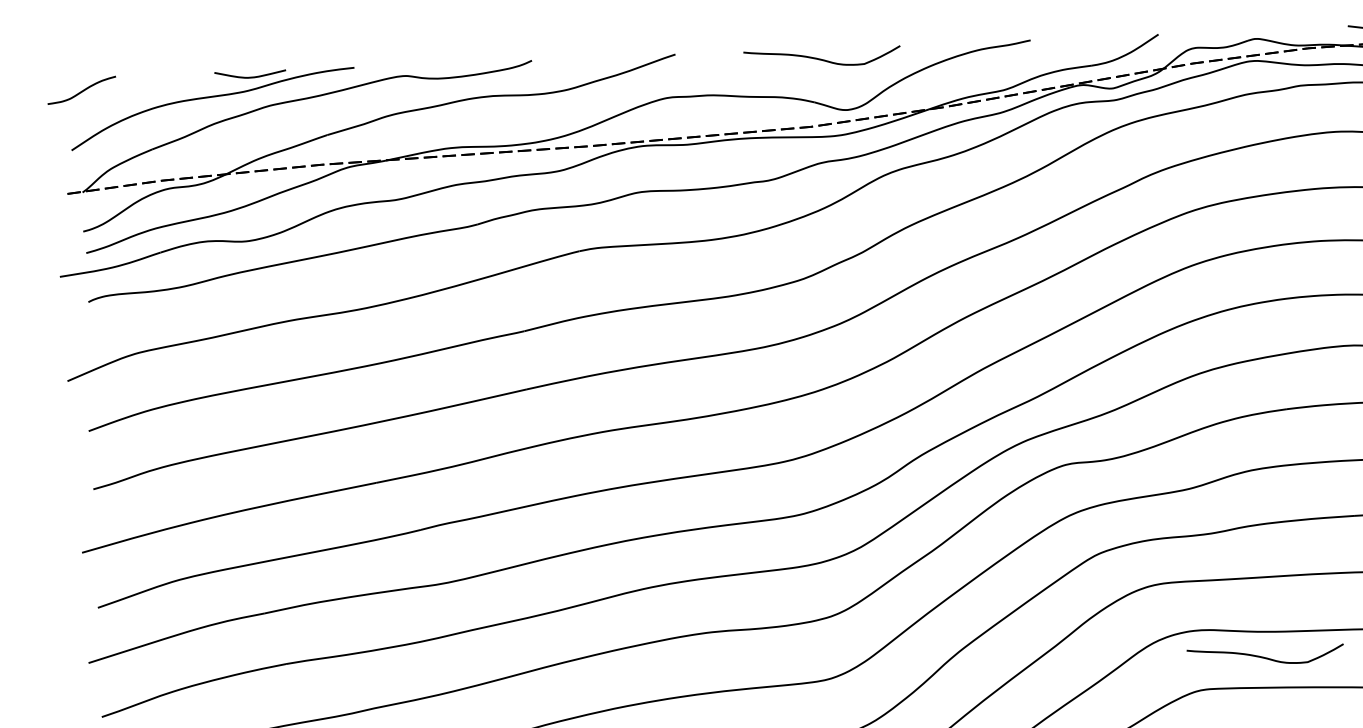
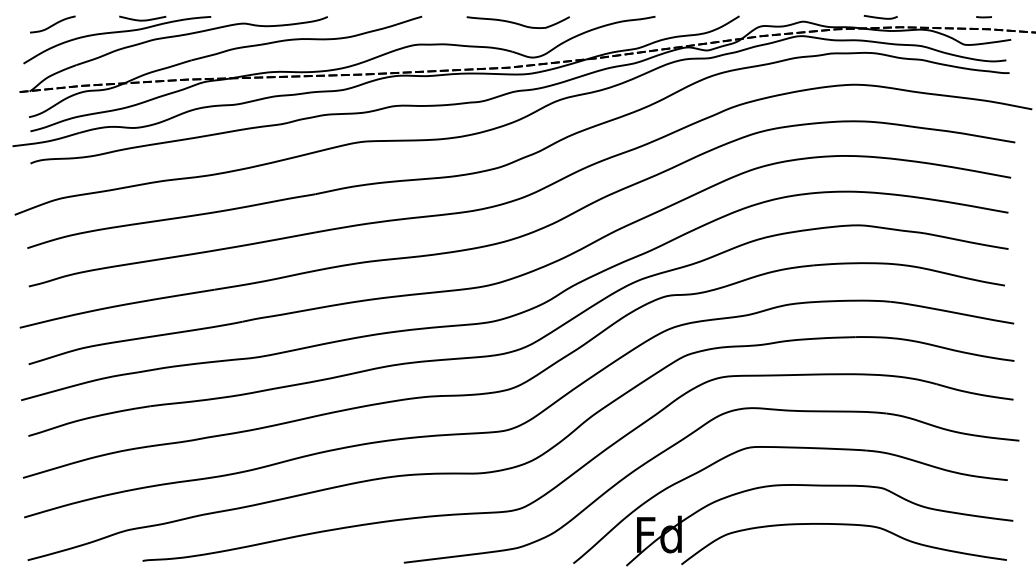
curve: (81, 90) -> (52, 24), moved
curve: (1262, 655) -> (791, 426), removed

